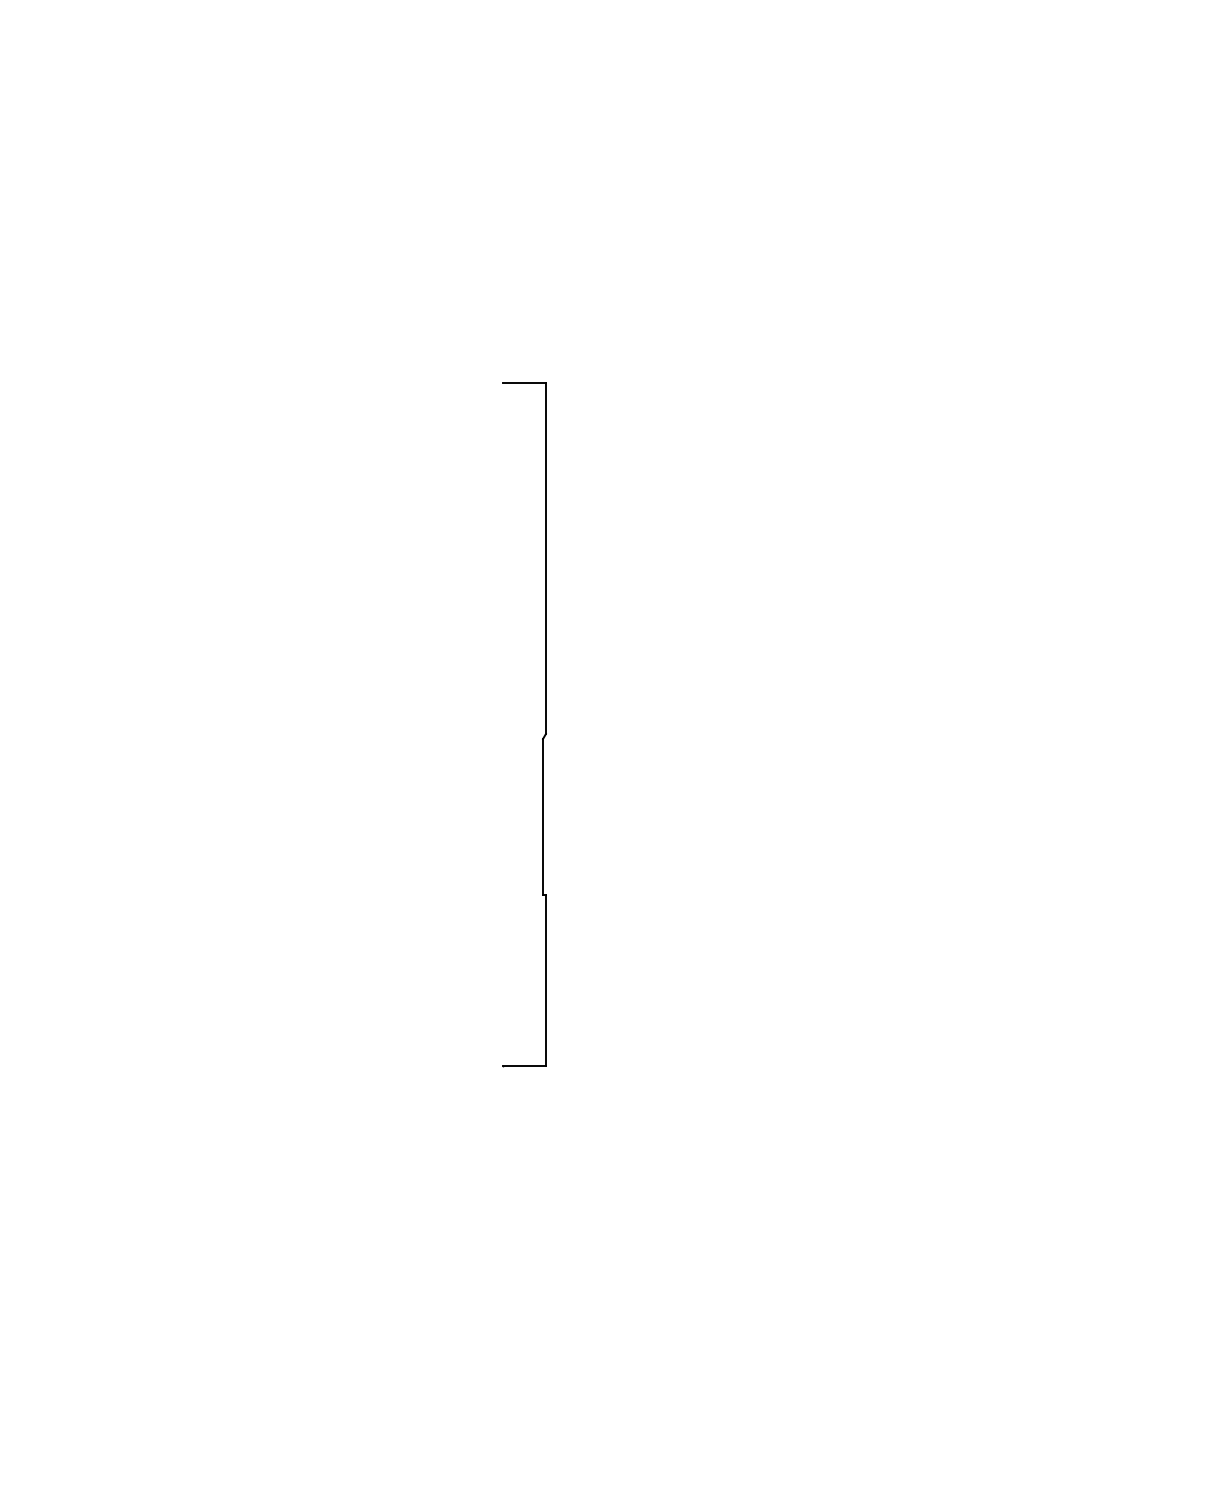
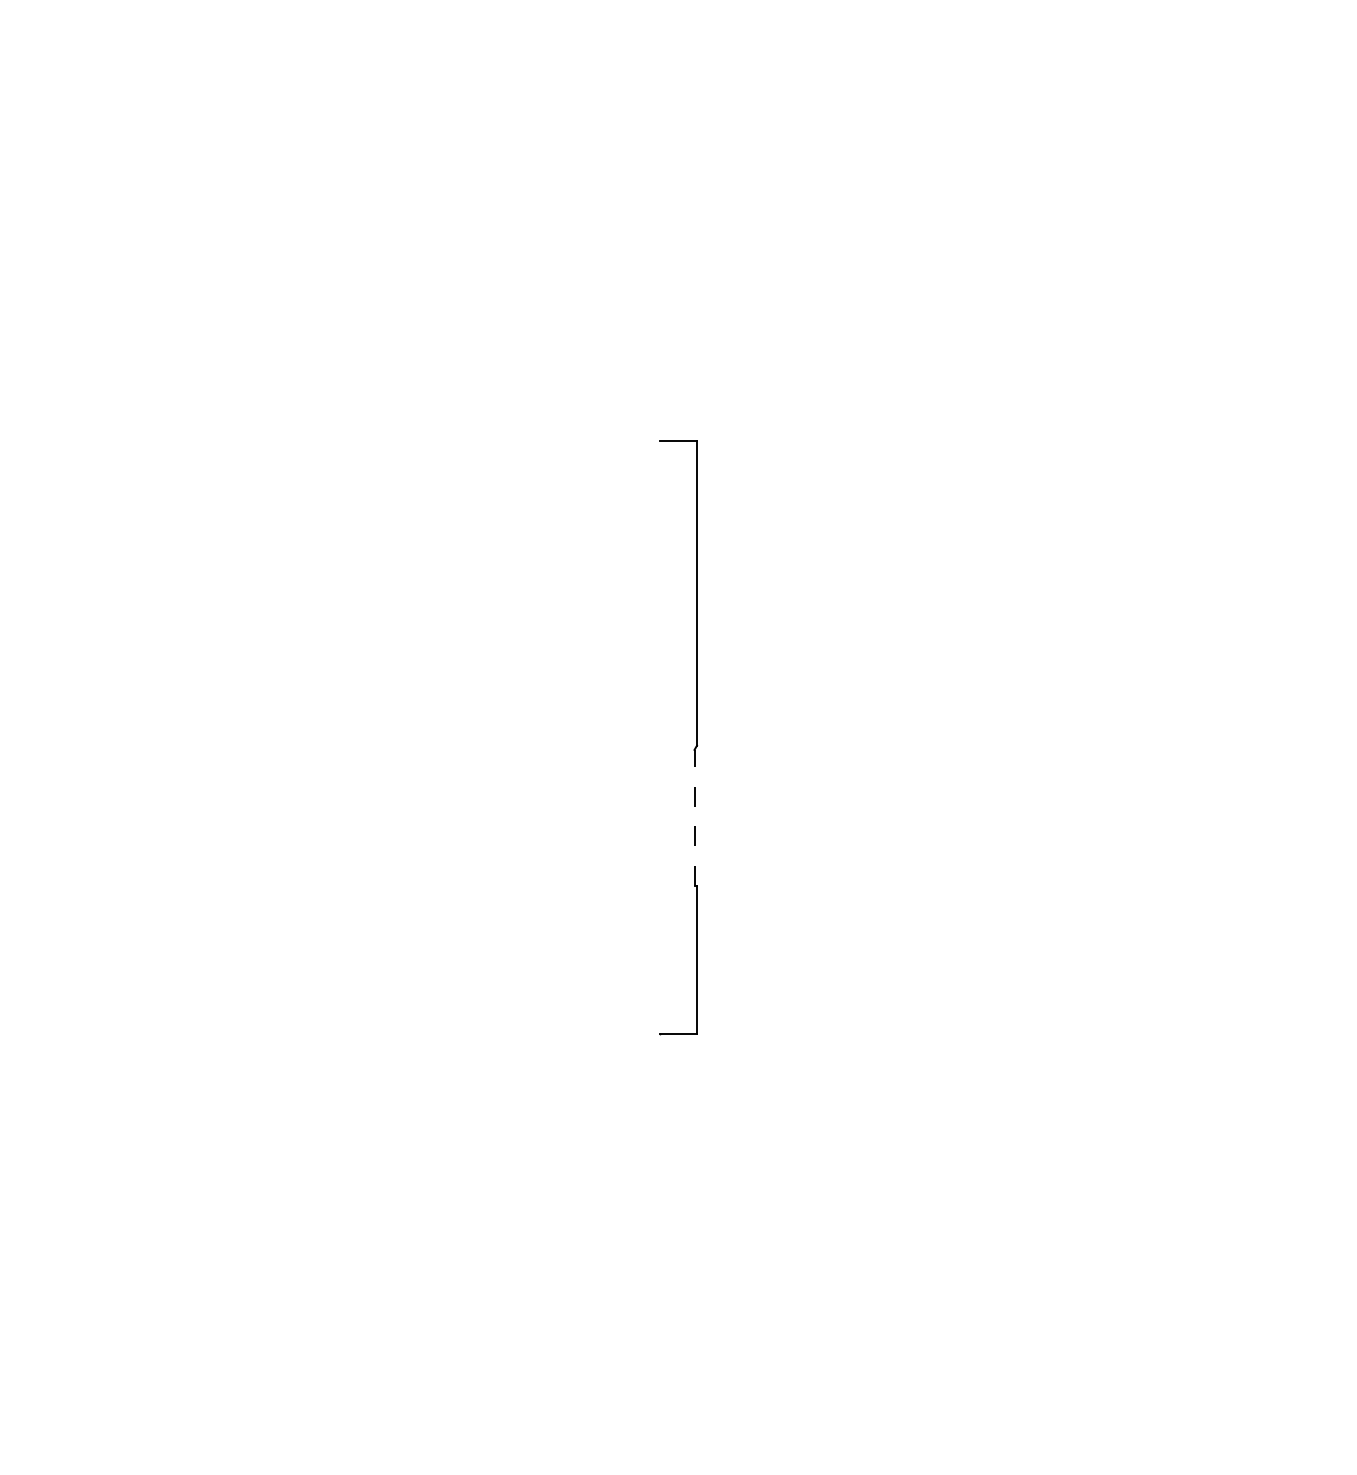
line: (543, 816) -> (694, 817), solid -> dashed

